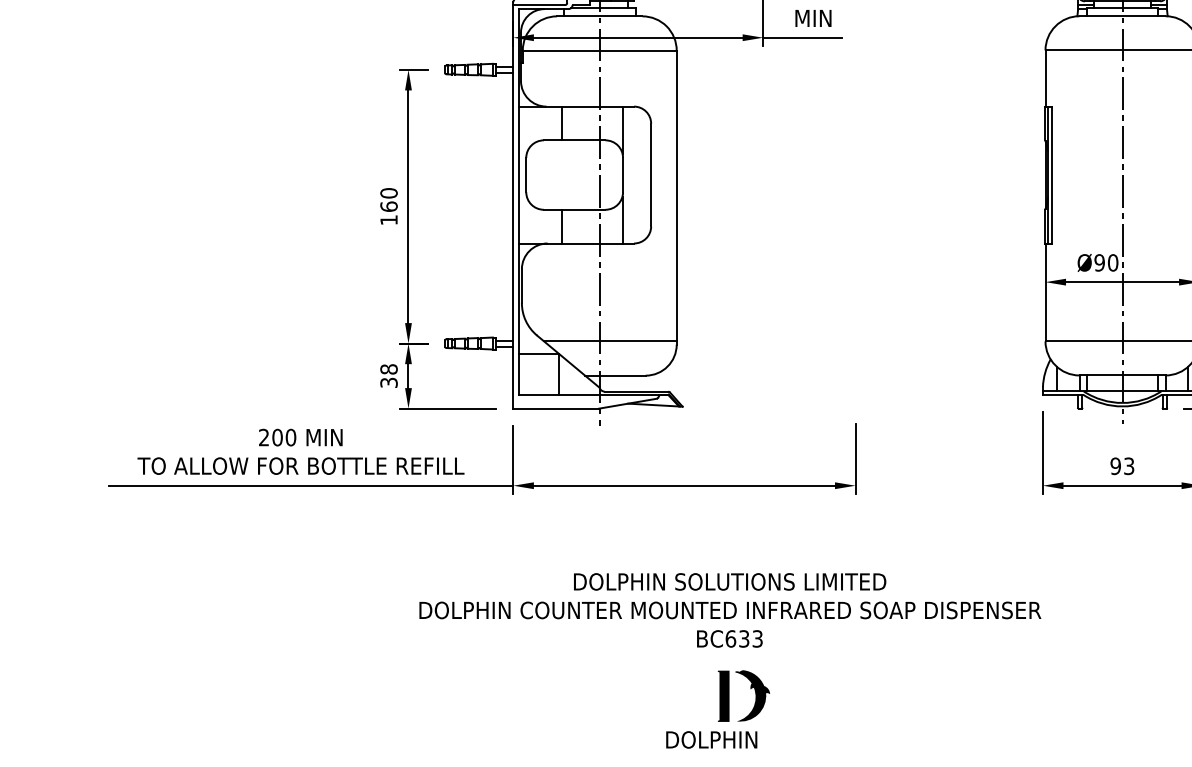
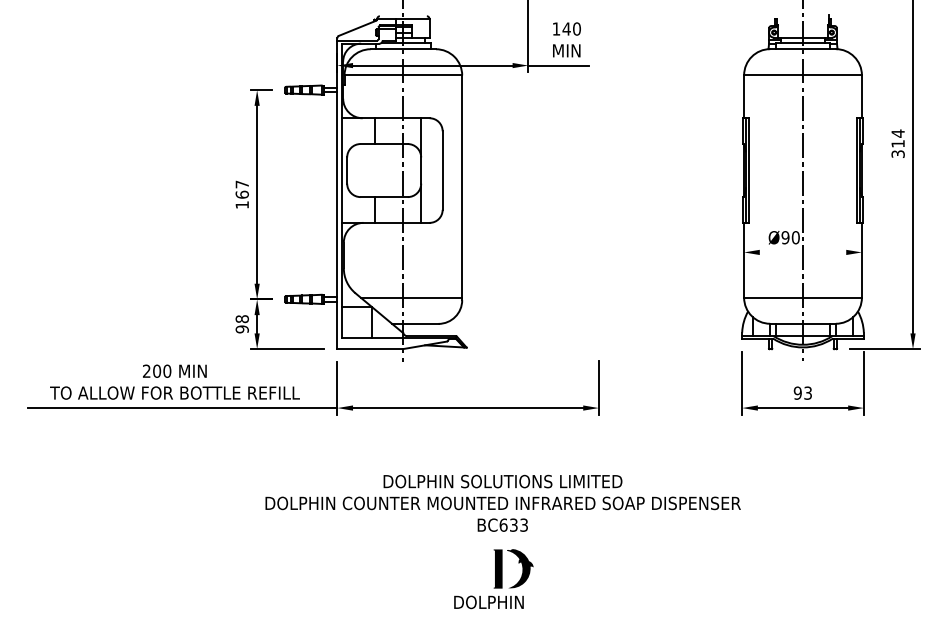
text: (388, 193) -> (241, 184), 160 -> 167
line: (1121, 282) -> (802, 252), removed
text: (388, 382) -> (241, 329), 38 -> 98

